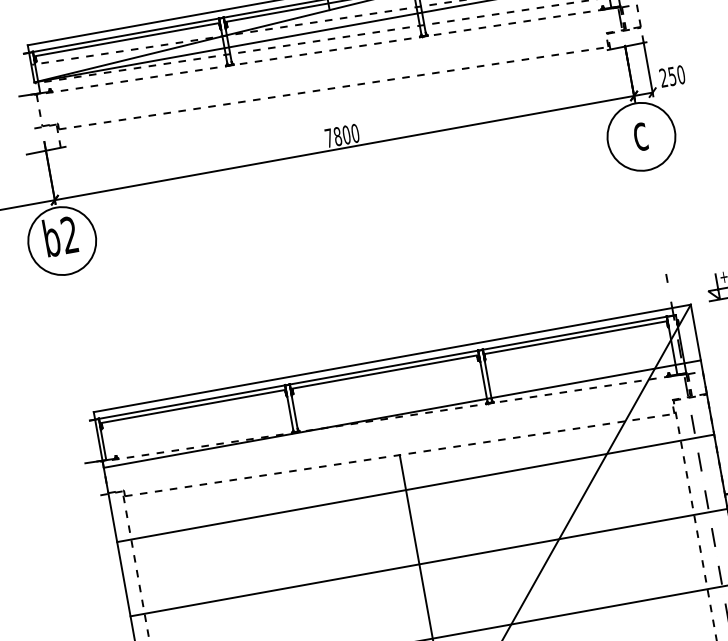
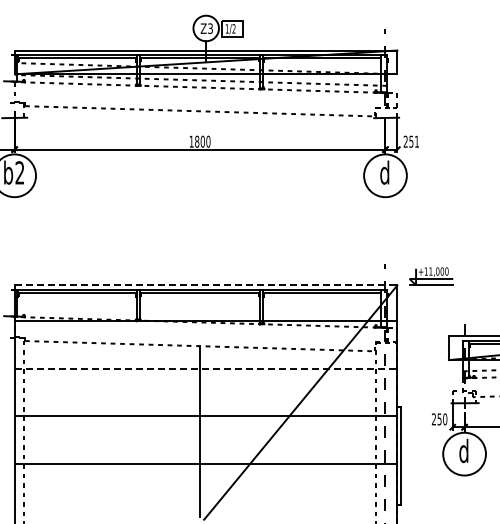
text: (680, 74) -> (416, 141), 250 -> 251
text: (639, 131) -> (384, 172), c -> d
text: (328, 137) -> (191, 141), 7800 -> 1800
line: (392, 358) -> (206, 285), solid -> dashed
line: (416, 488) -> (206, 368), solid -> dashed

